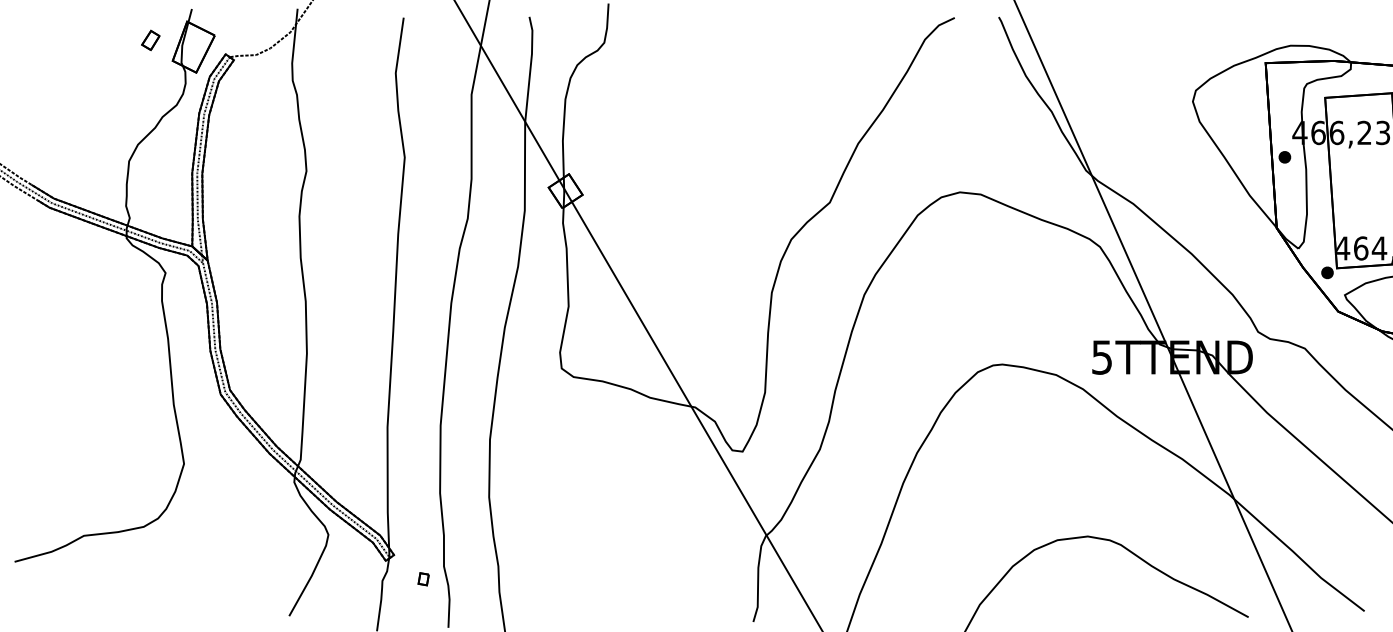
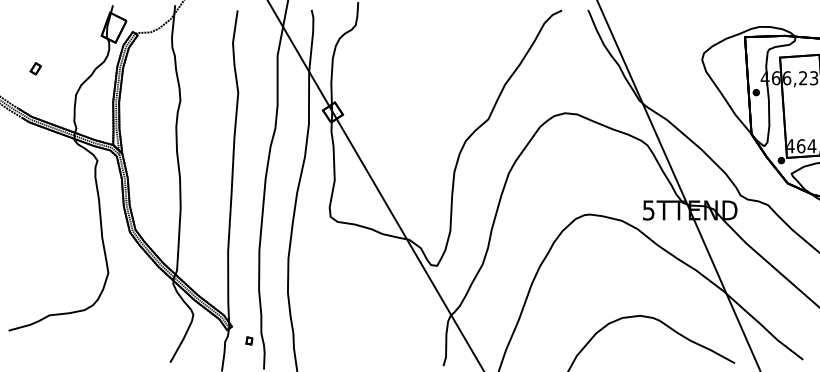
part: (150, 39) -> (35, 68), moved

